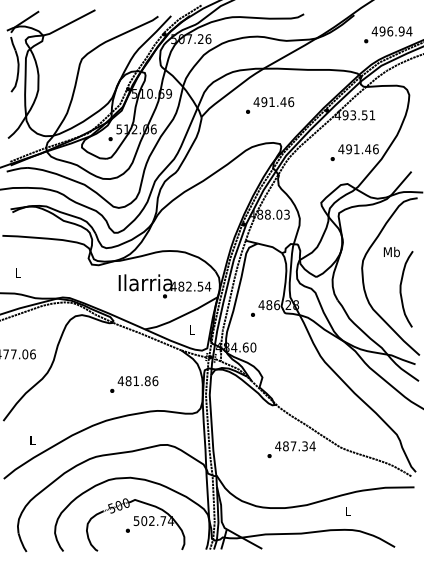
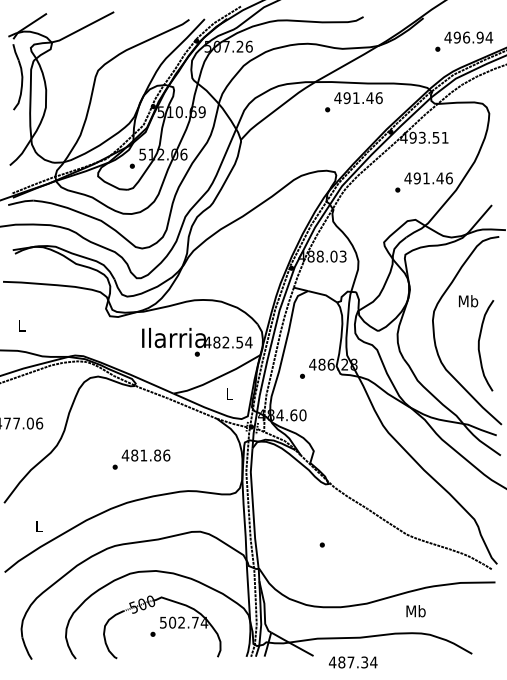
text: (270, 105) -> (354, 102), moved
text: (134, 384) -> (141, 459), moved
text: (295, 446) -> (353, 662), moved
text: (348, 511) -> (416, 611), L -> Mb

